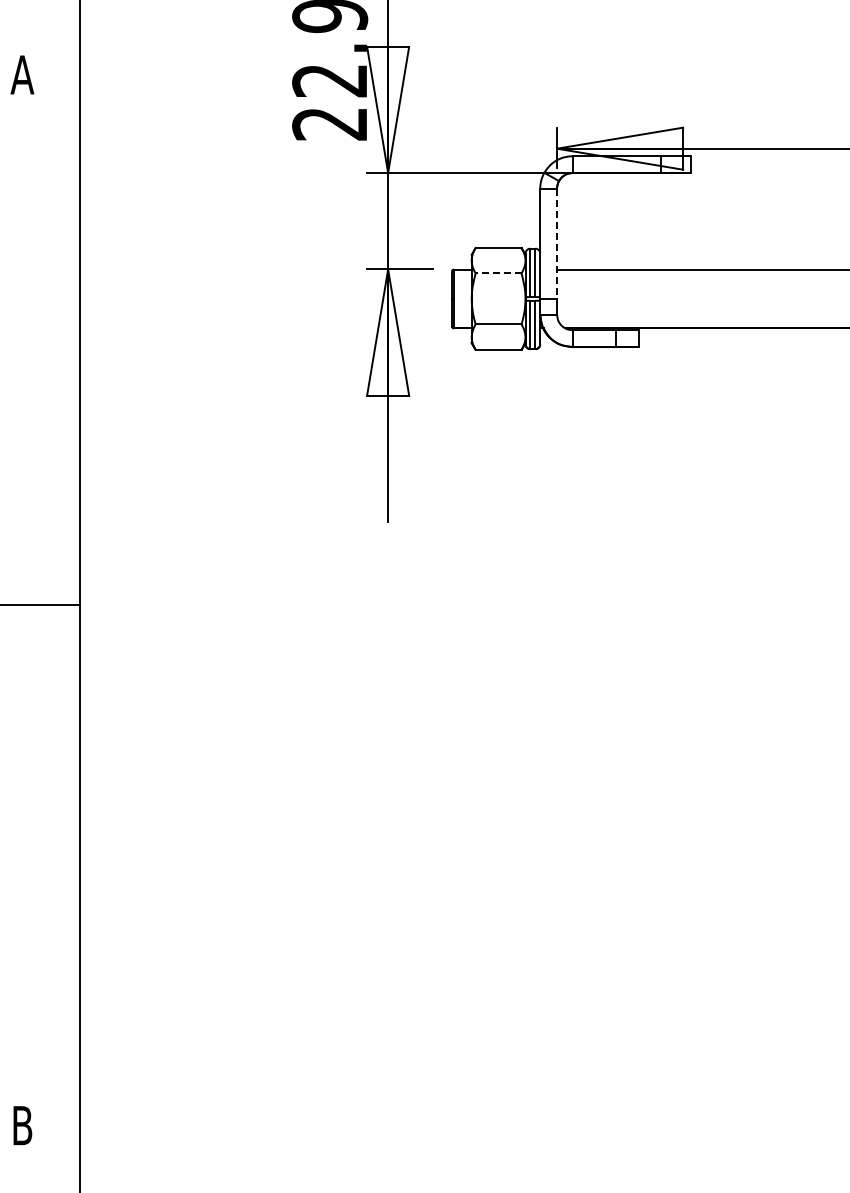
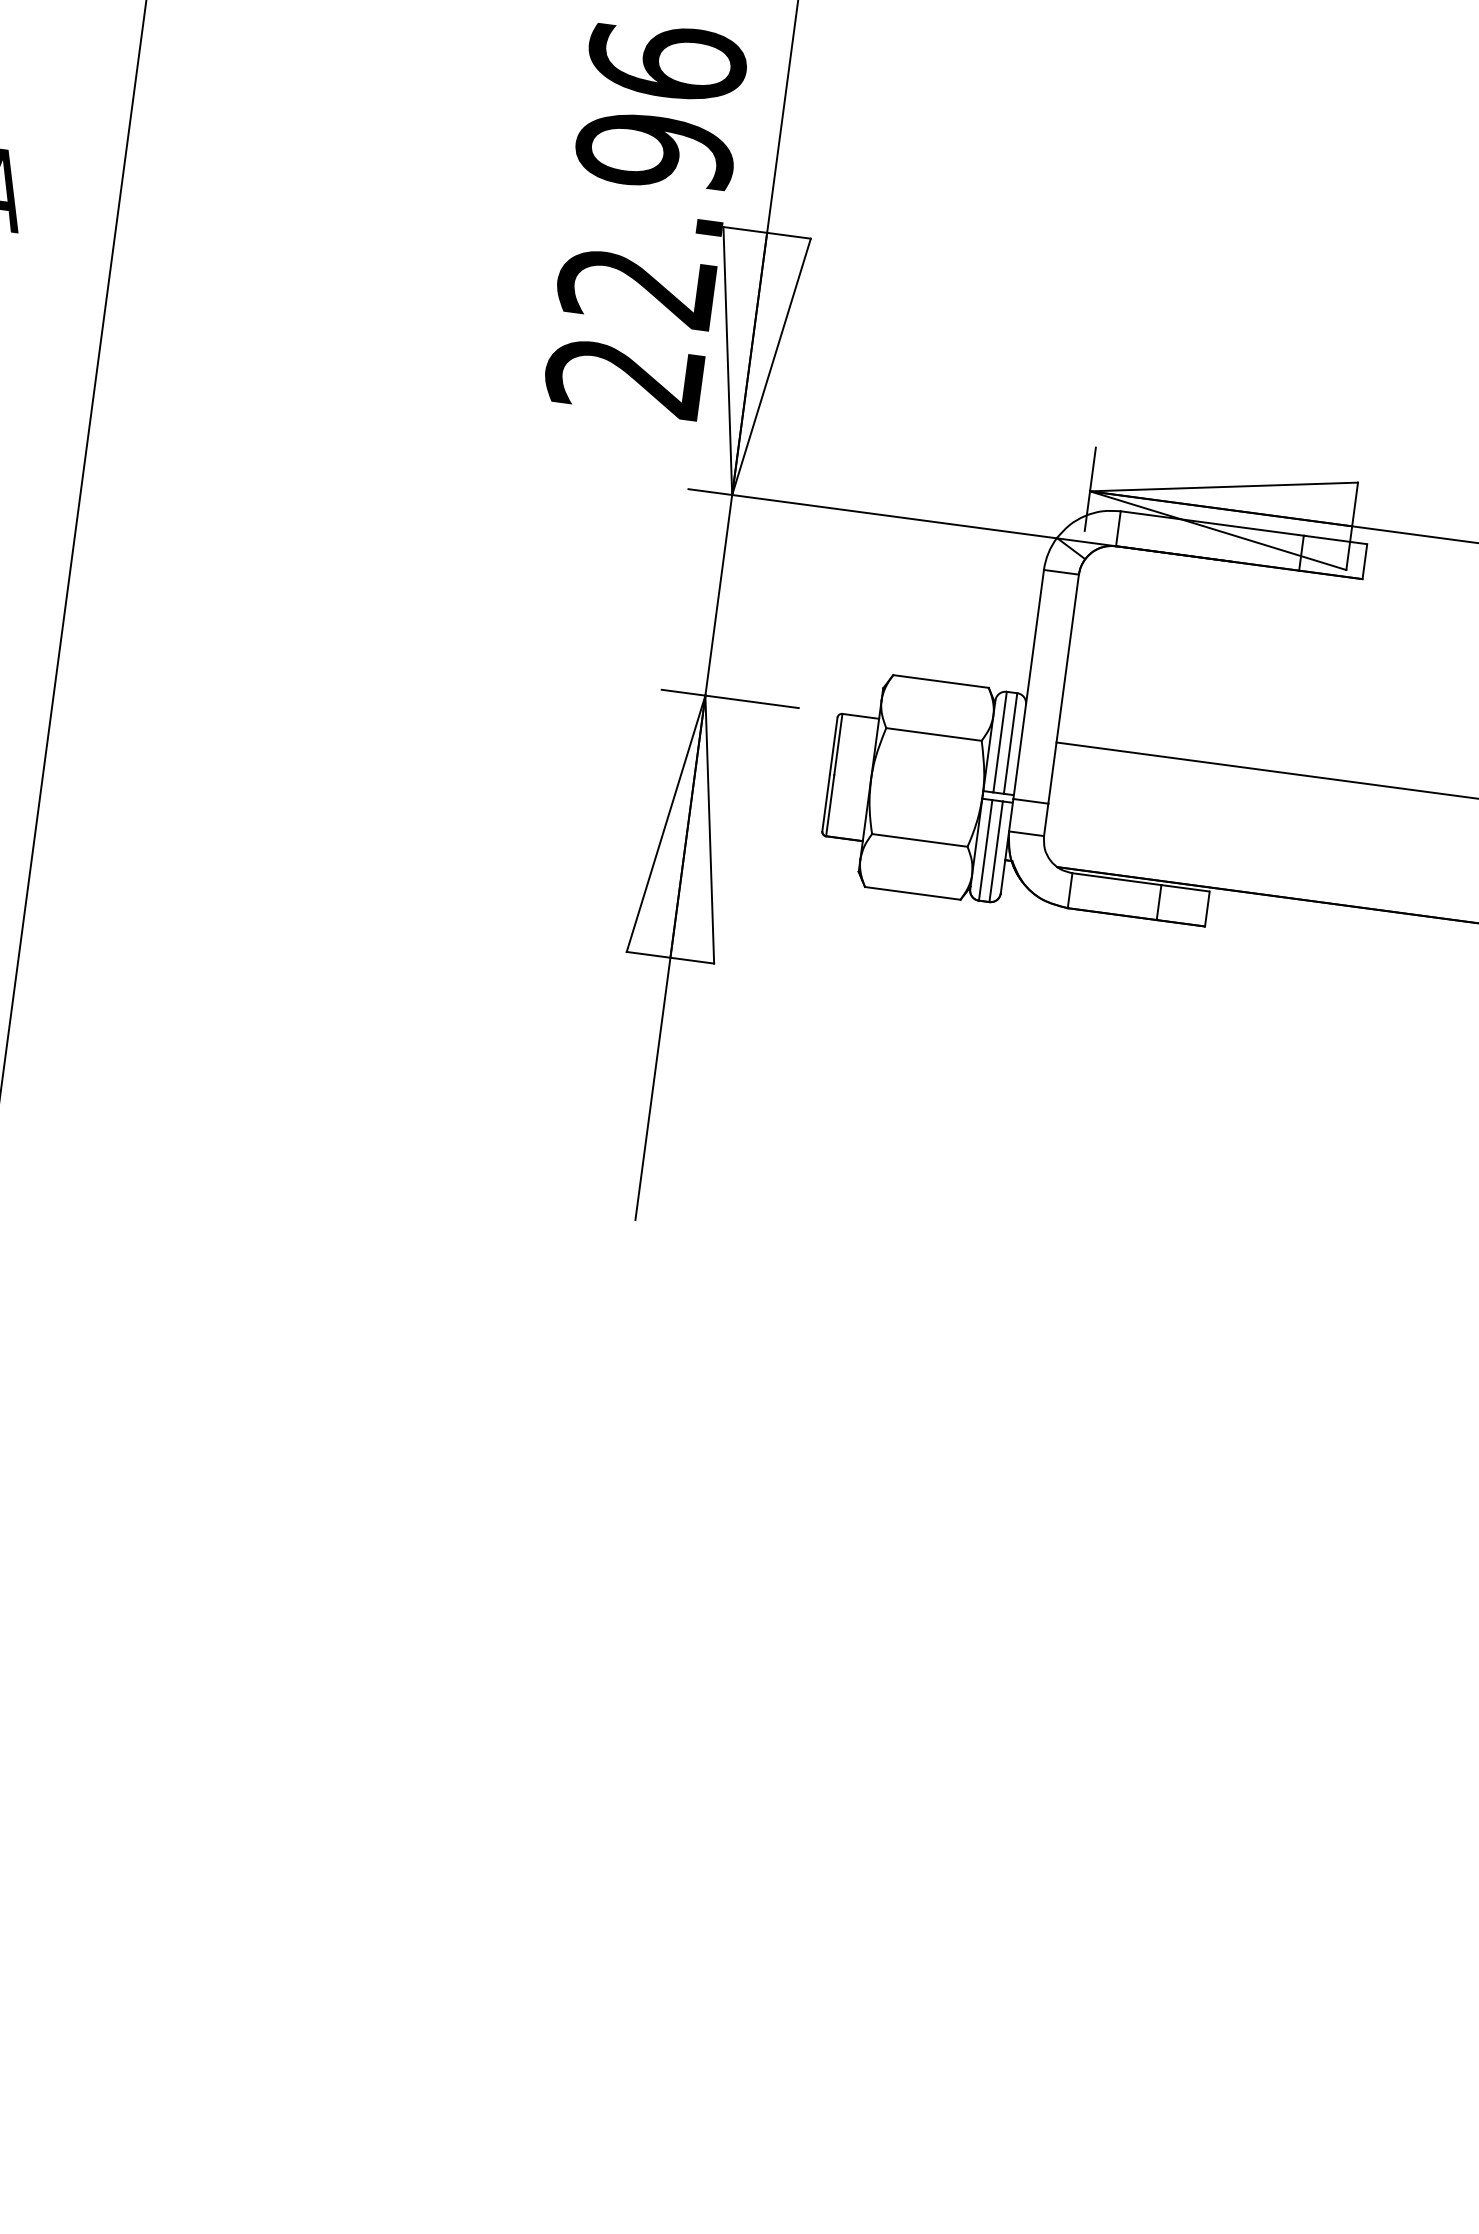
line: (557, 244) -> (1064, 690), dashed -> solid
line: (498, 273) -> (933, 734), dashed -> solid

